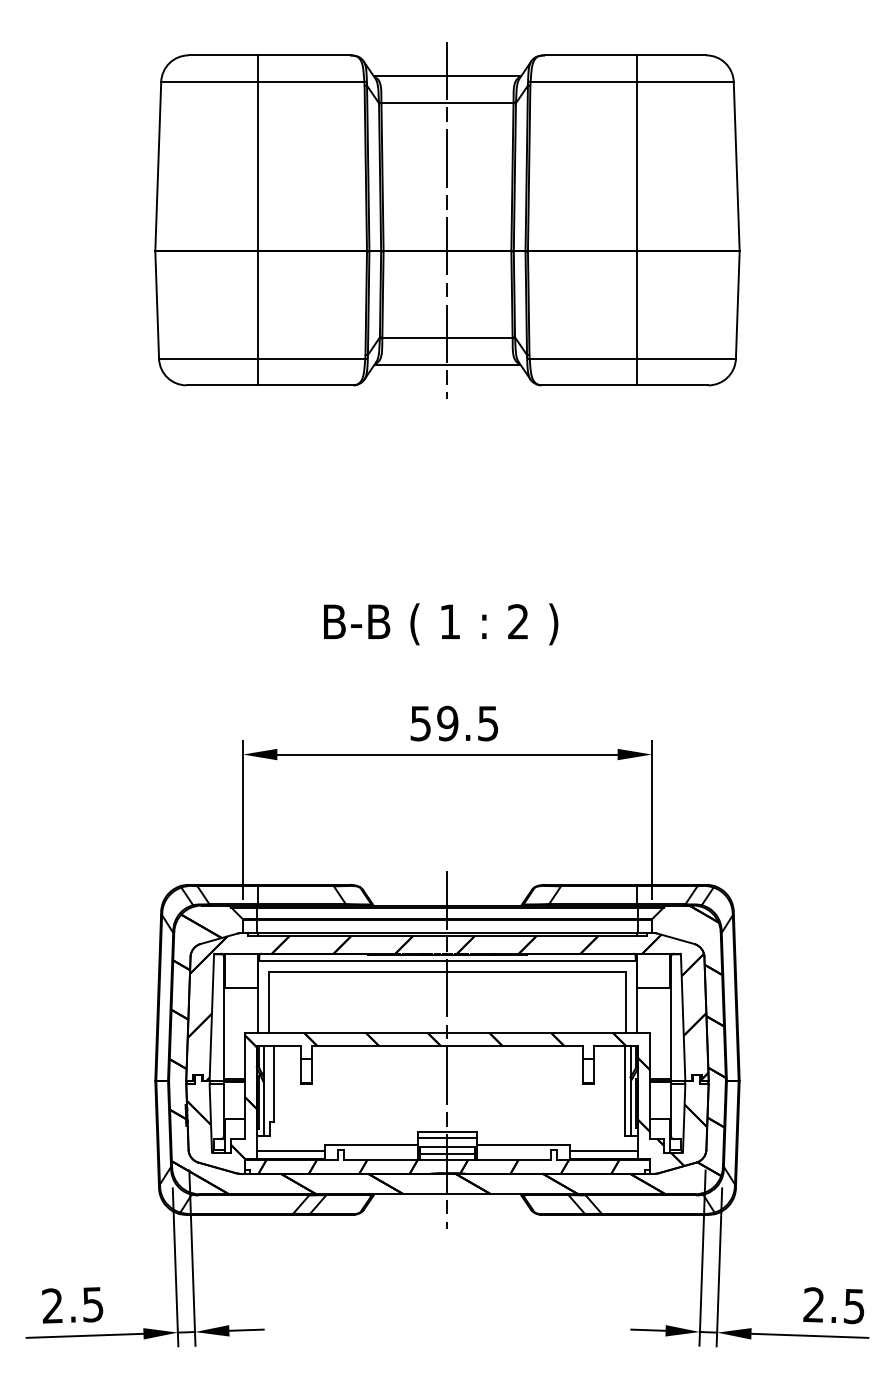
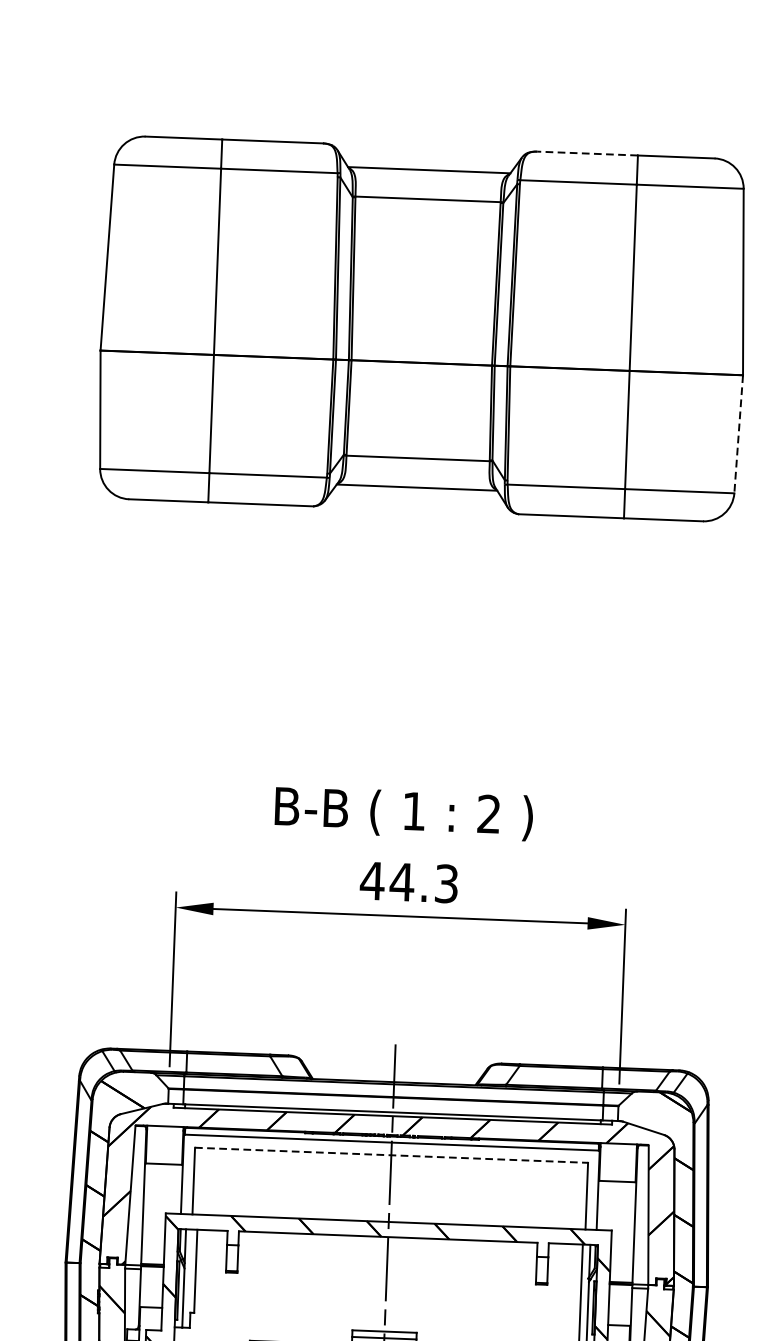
line: (590, 55) -> (587, 153), solid -> dashed
line: (447, 220) -> (423, 329), removed
line: (737, 305) -> (738, 434), solid -> dashed
text: (441, 624) -> (404, 813), moved
text: (453, 723) -> (408, 882), 59.5 -> 44.3
line: (447, 972) -> (391, 1155), solid -> dashed

